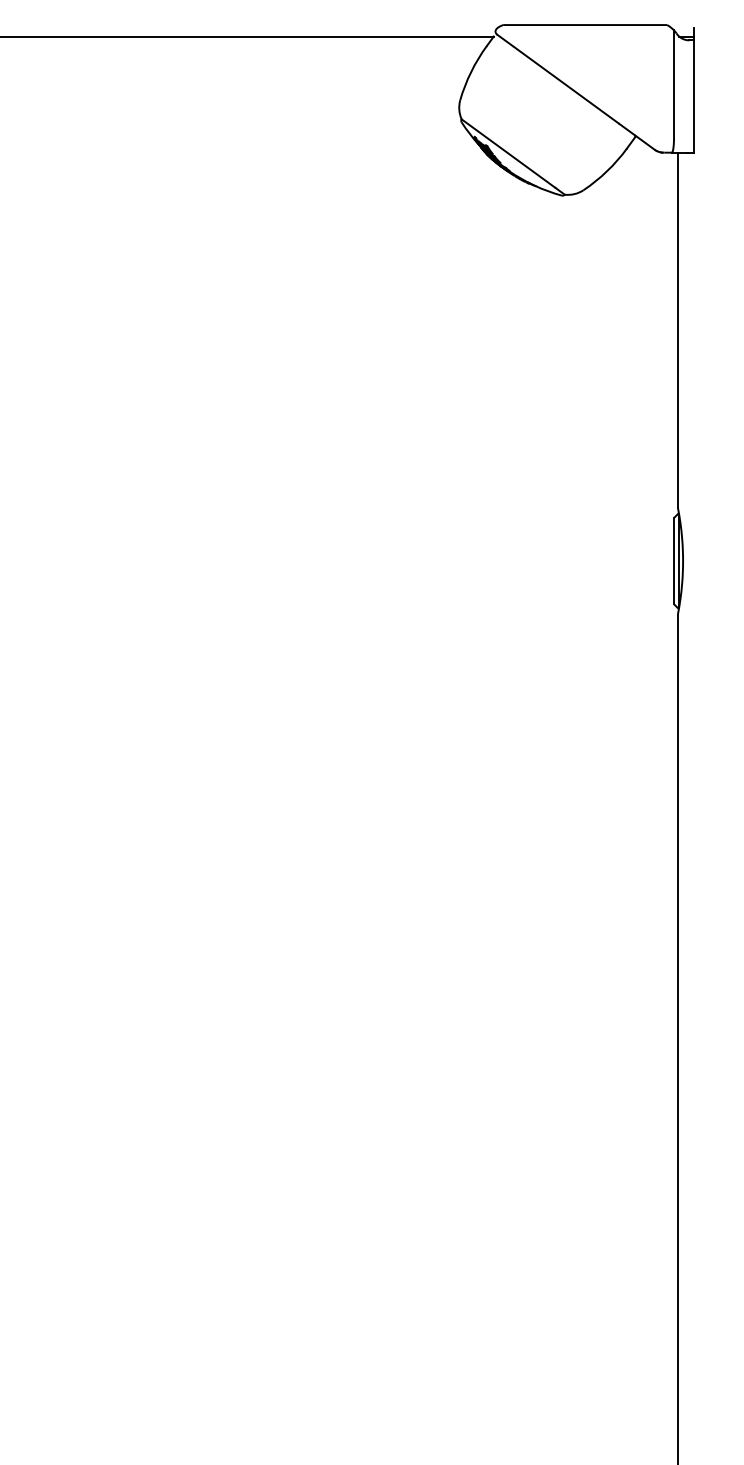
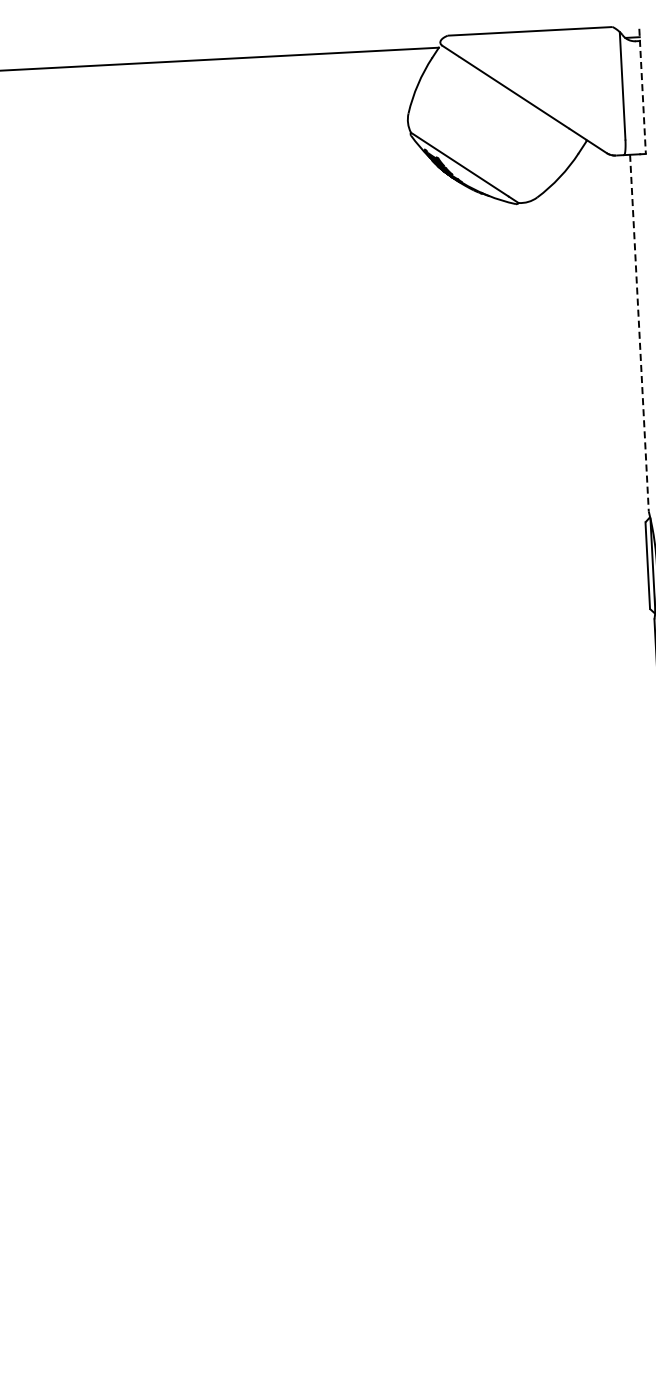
line: (693, 90) -> (642, 91), solid -> dashed
line: (677, 330) -> (639, 333), solid -> dashed

